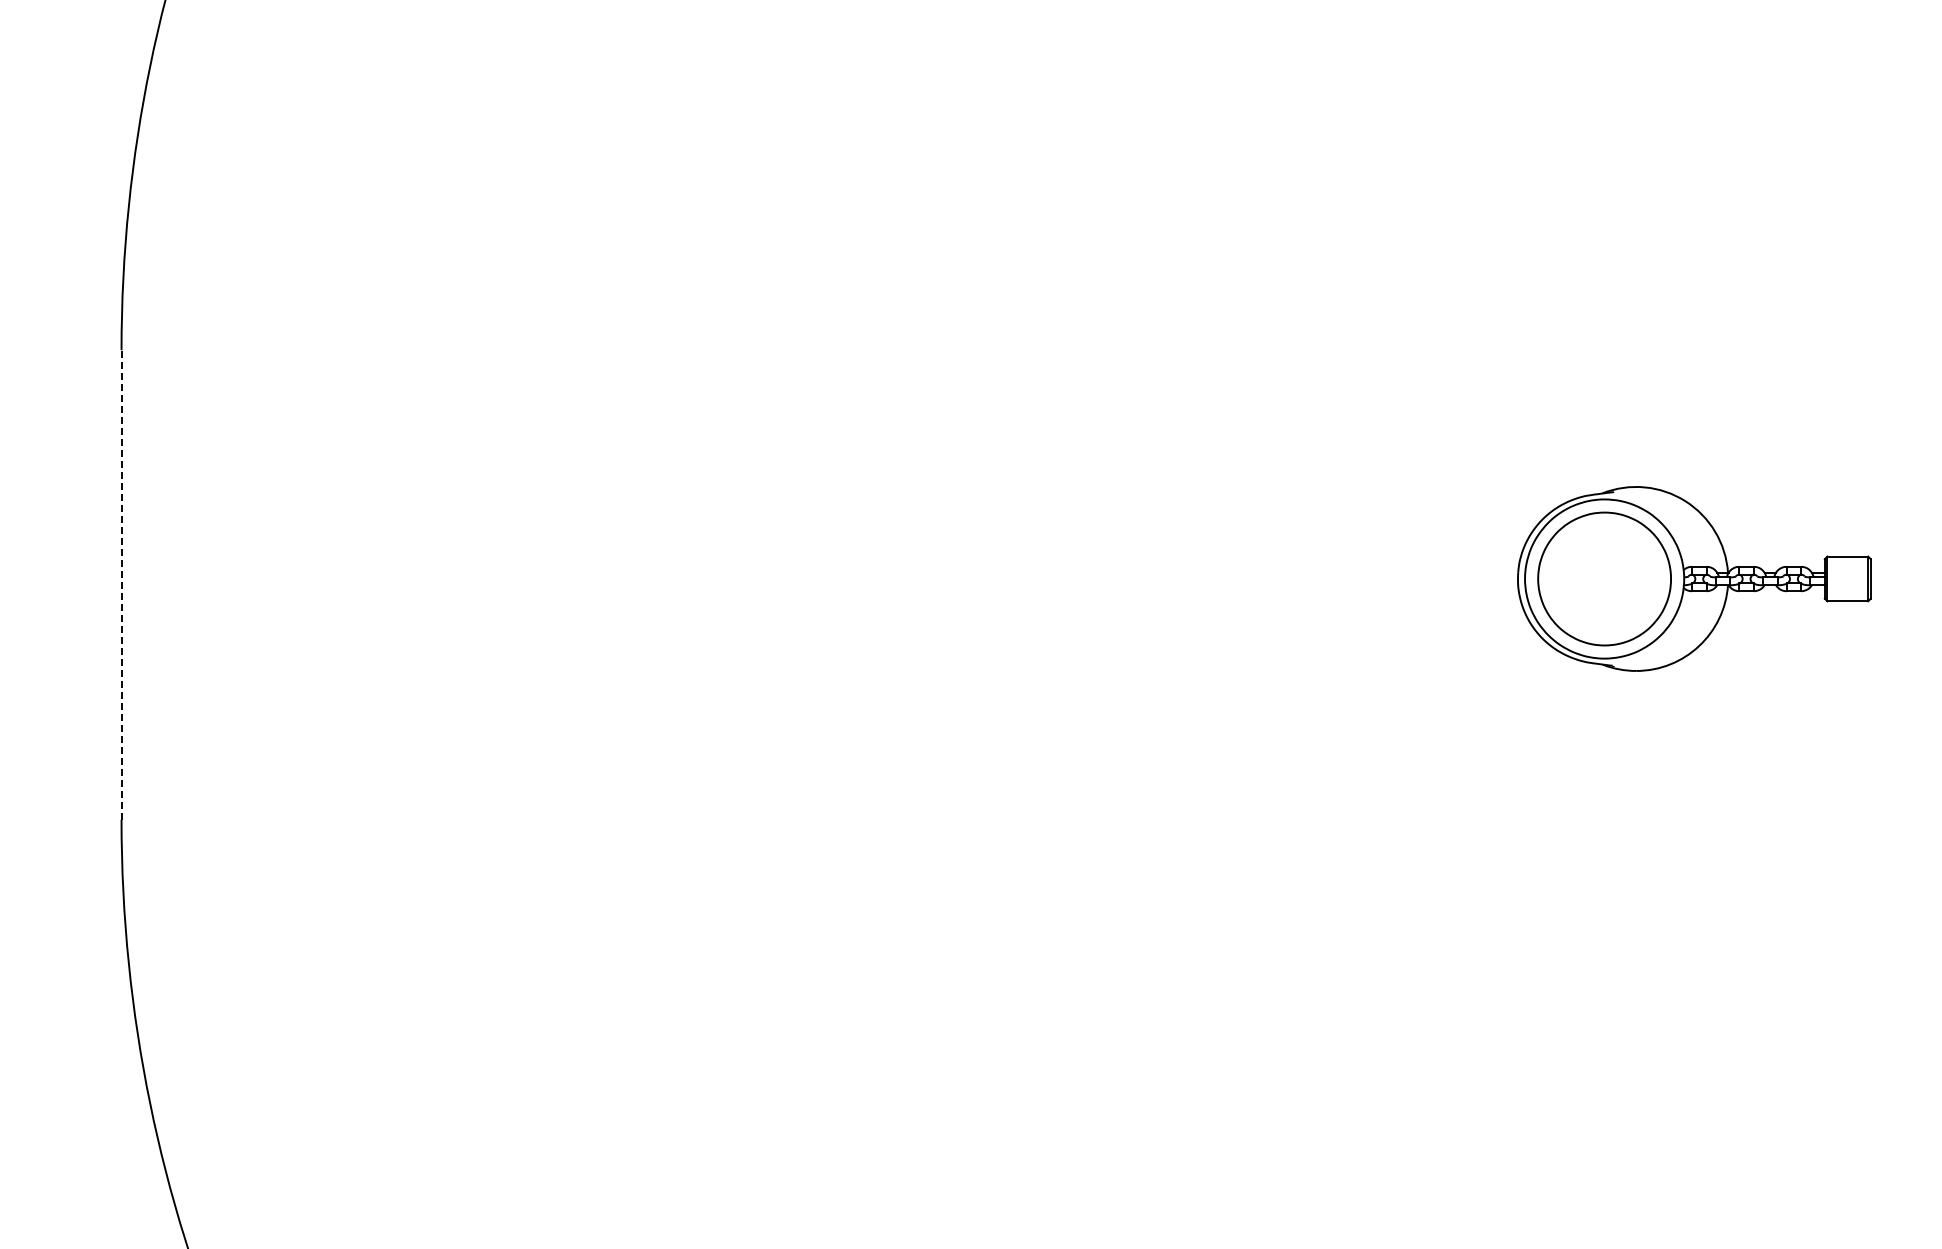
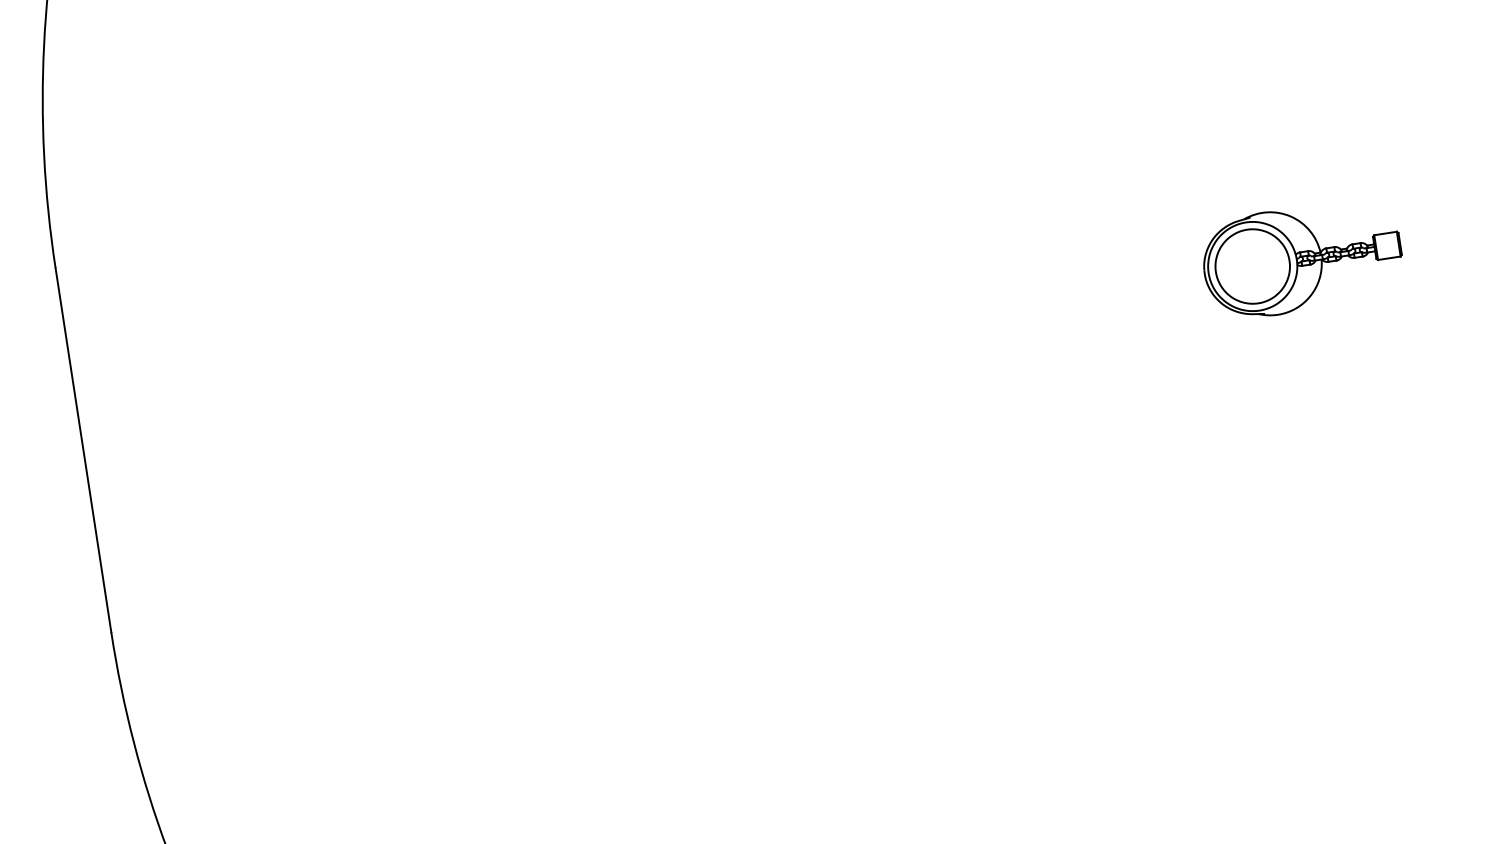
part: (1694, 578) -> (1302, 258), size x0.71
line: (121, 584) -> (83, 449), dashed -> solid

